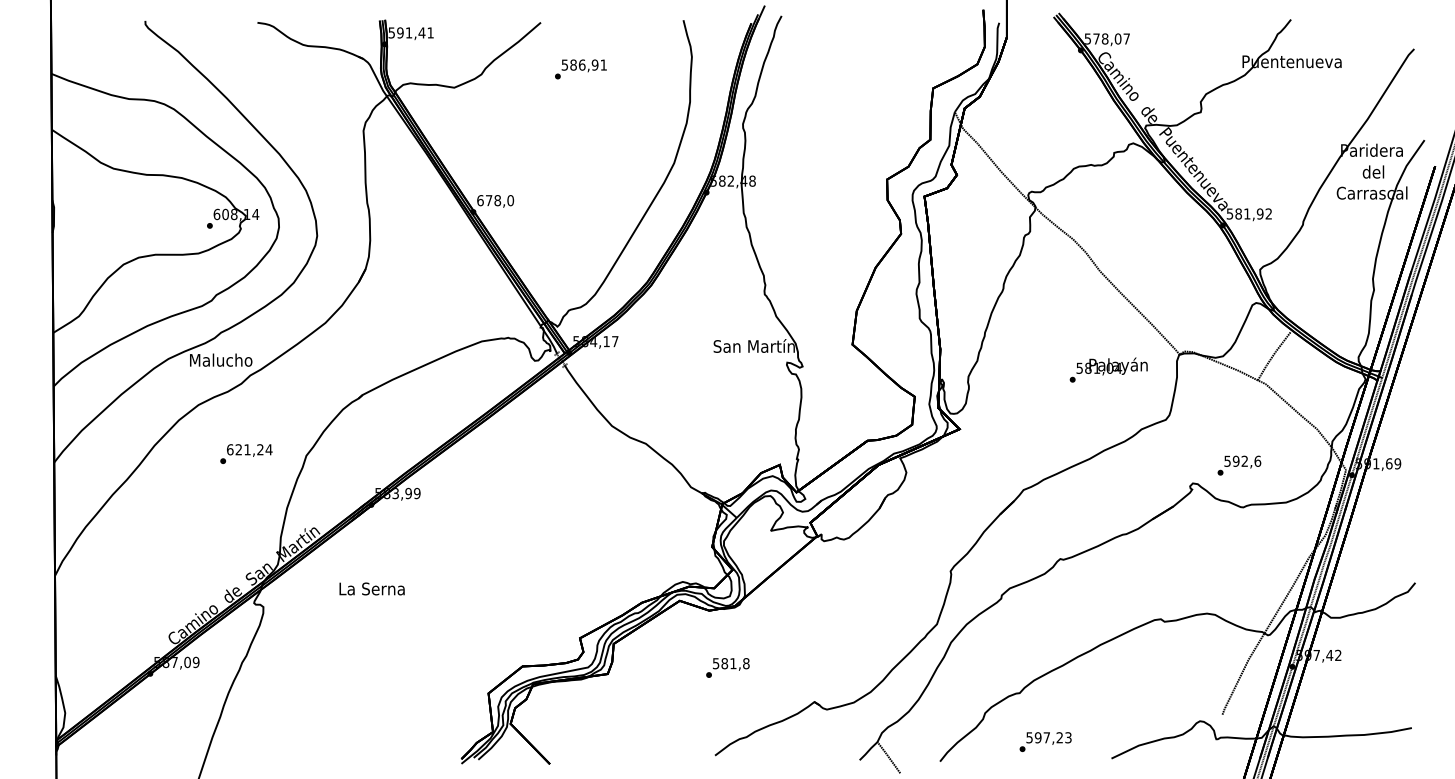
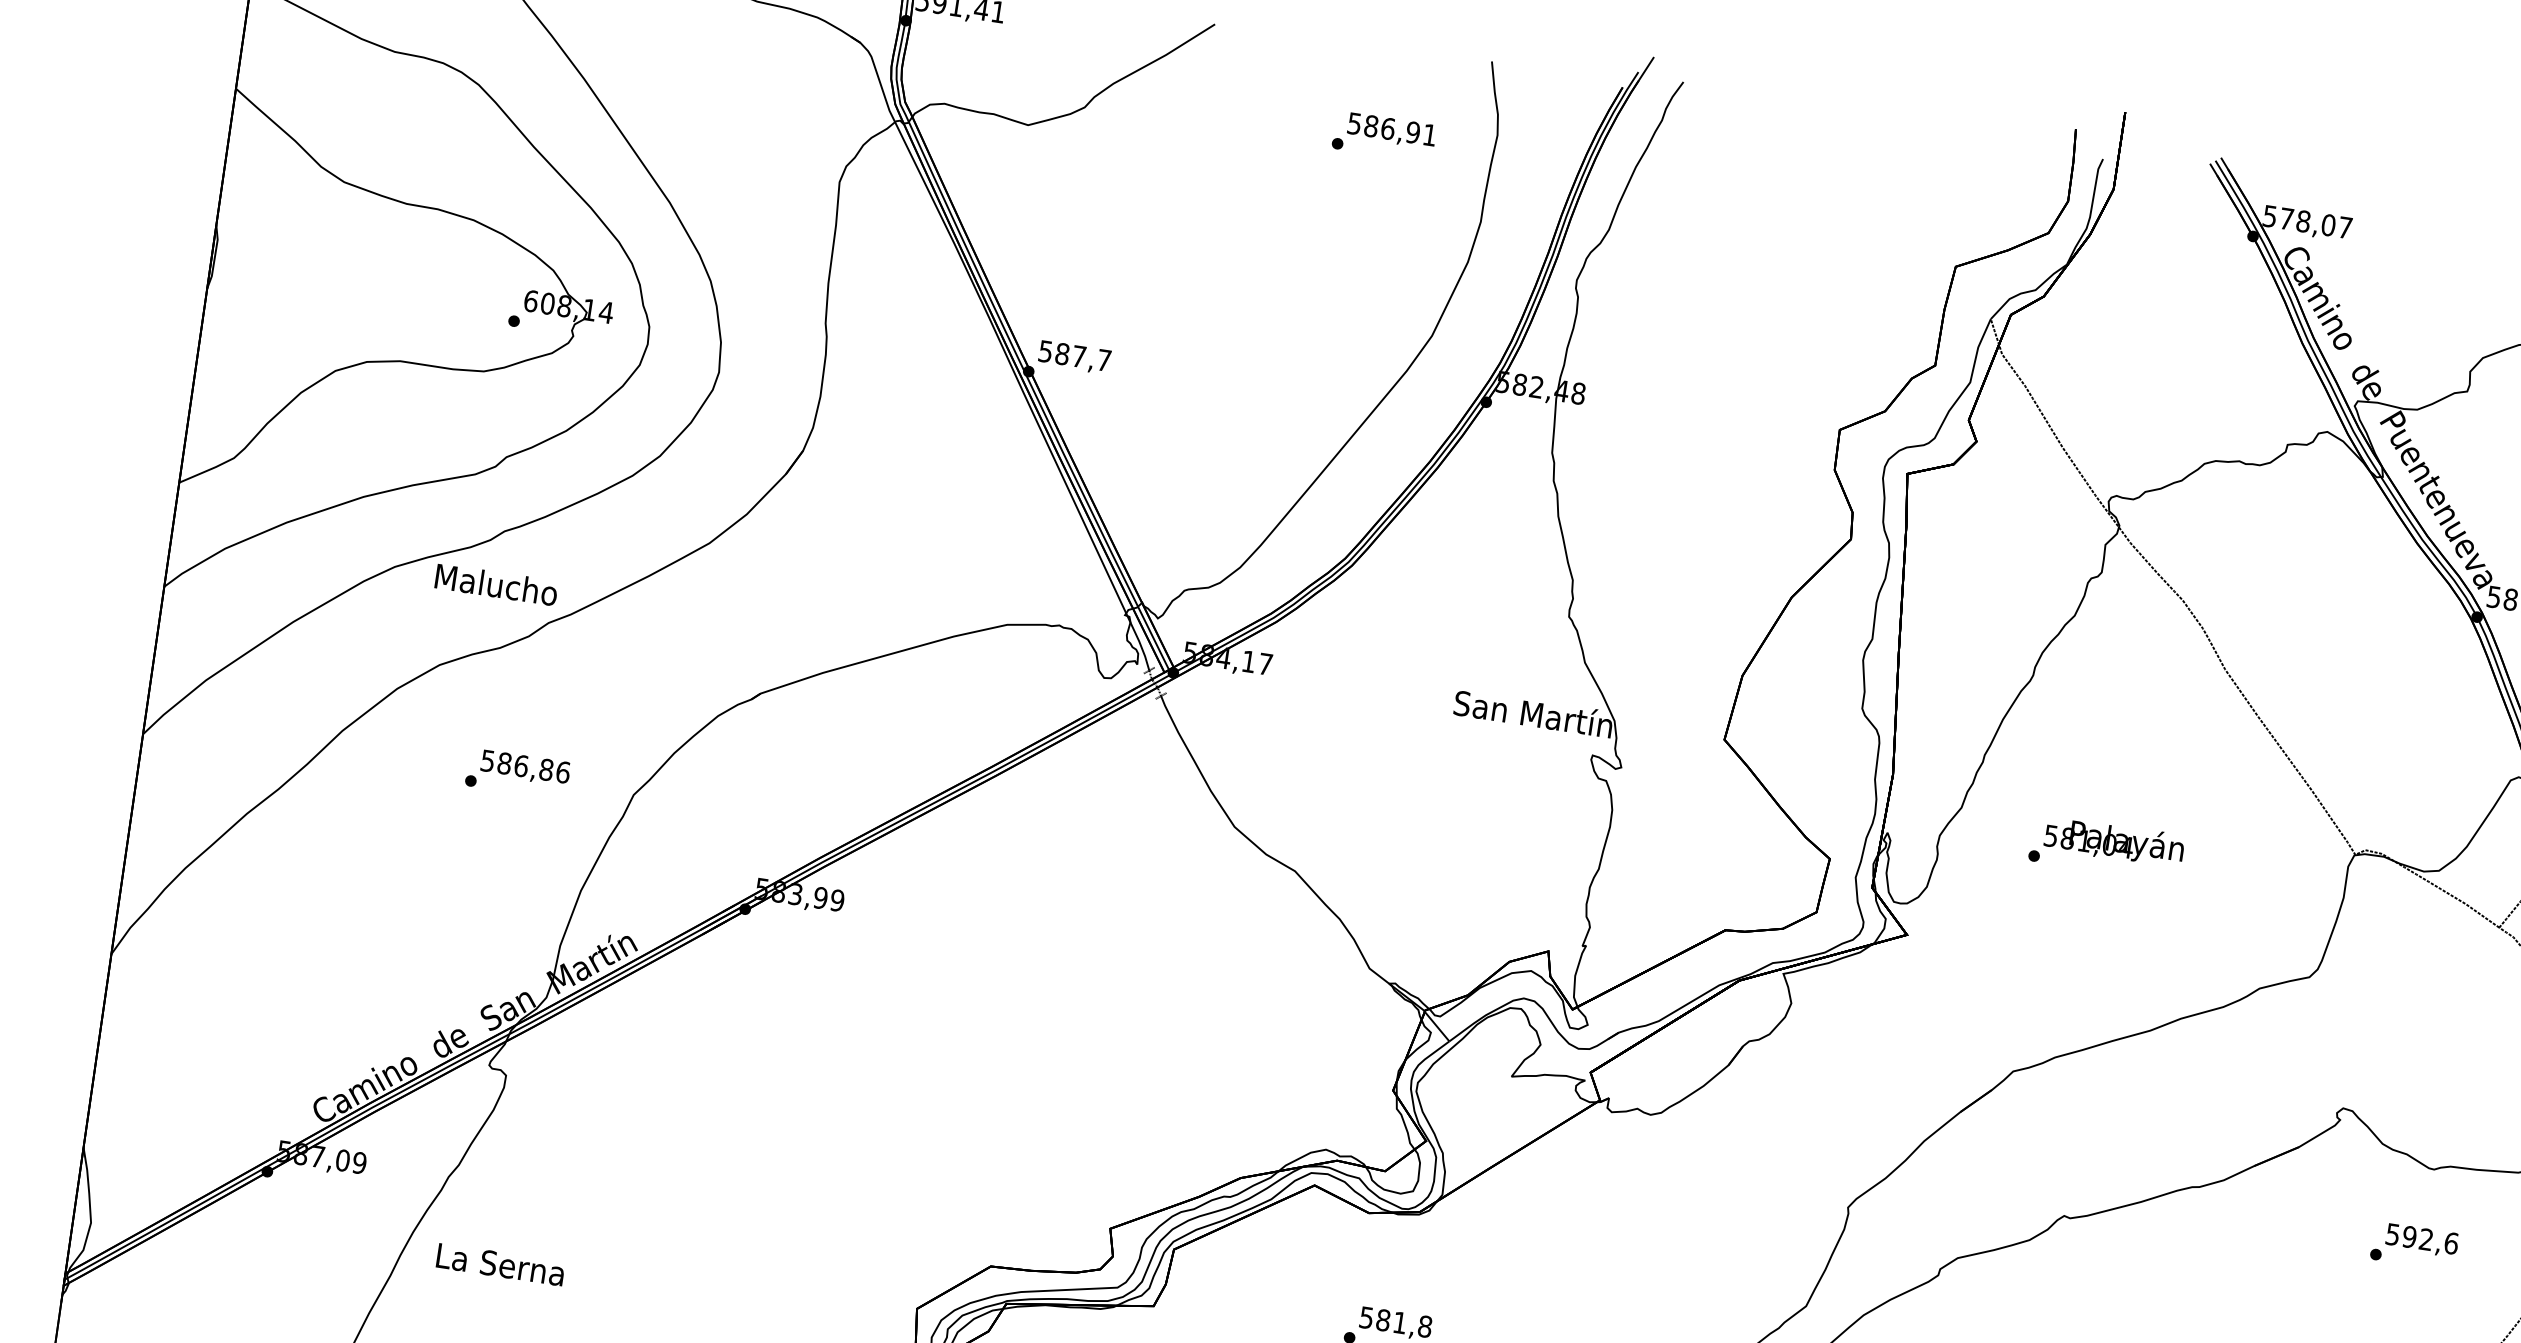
text: (580, 69) -> (1383, 136), moved
text: (495, 200) -> (1074, 355), 678,0 -> 587,7
text: (1108, 369) -> (2106, 846), moved
text: (249, 449) -> (525, 766), 621,24 -> 586,86
text: (1239, 465) -> (2414, 1246), moved
text: (371, 588) -> (499, 1263), moved

